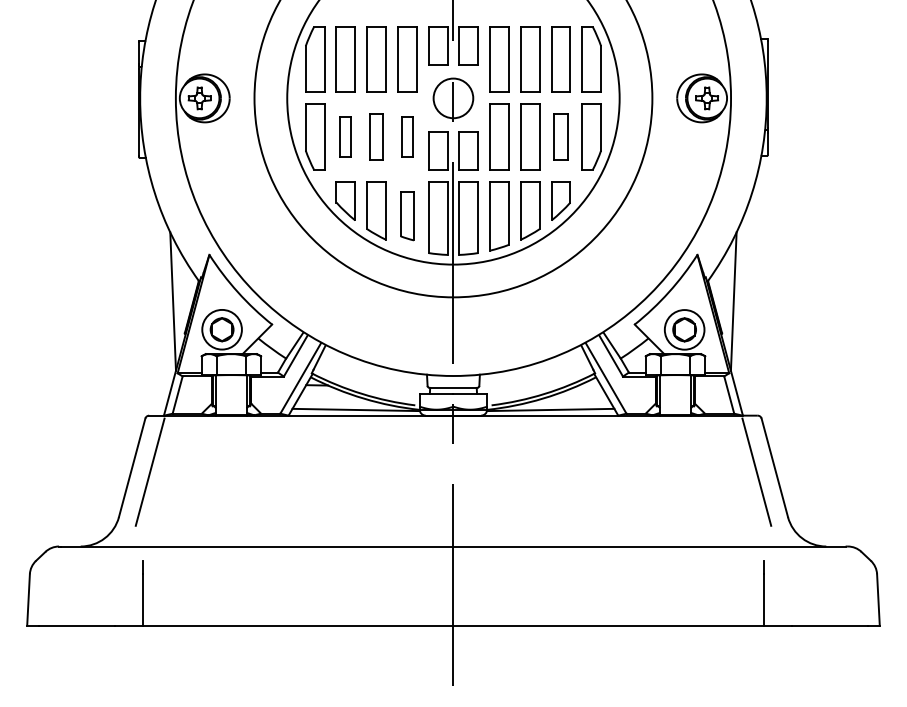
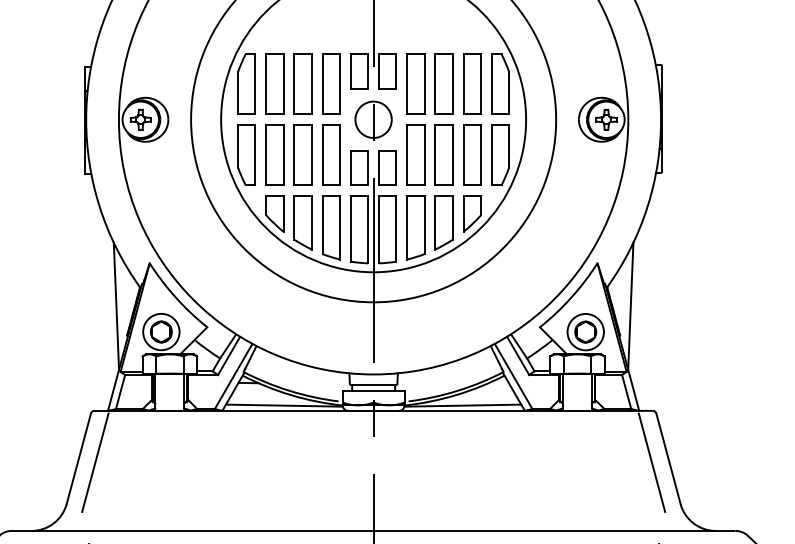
part: (345, 136) -> (274, 154), size x1.67
part: (376, 136) -> (303, 154), size x1.43
part: (407, 136) -> (331, 154), size x1.67
part: (560, 136) -> (471, 154), size x1.43
part: (407, 216) -> (331, 228), size x1.43

